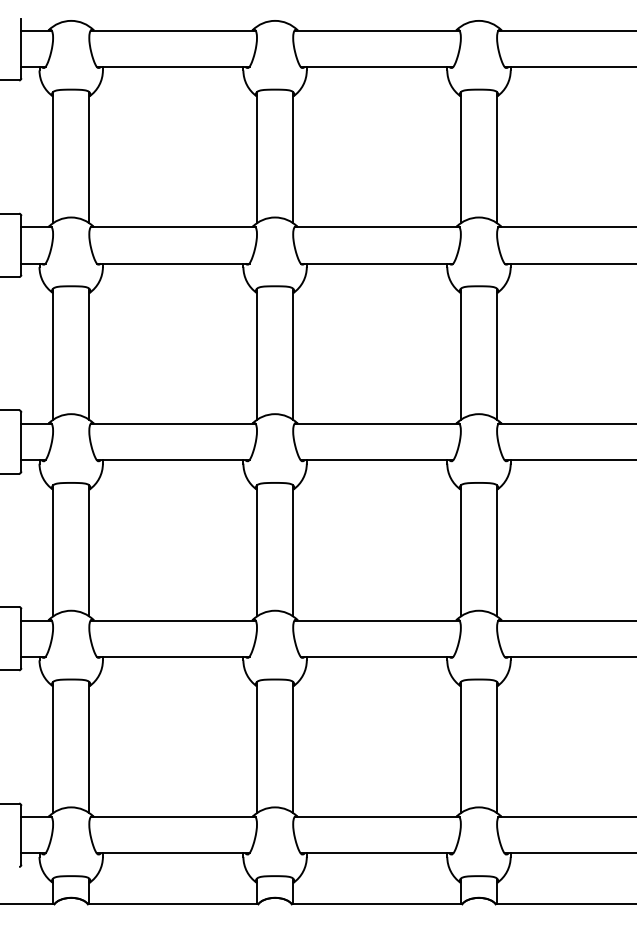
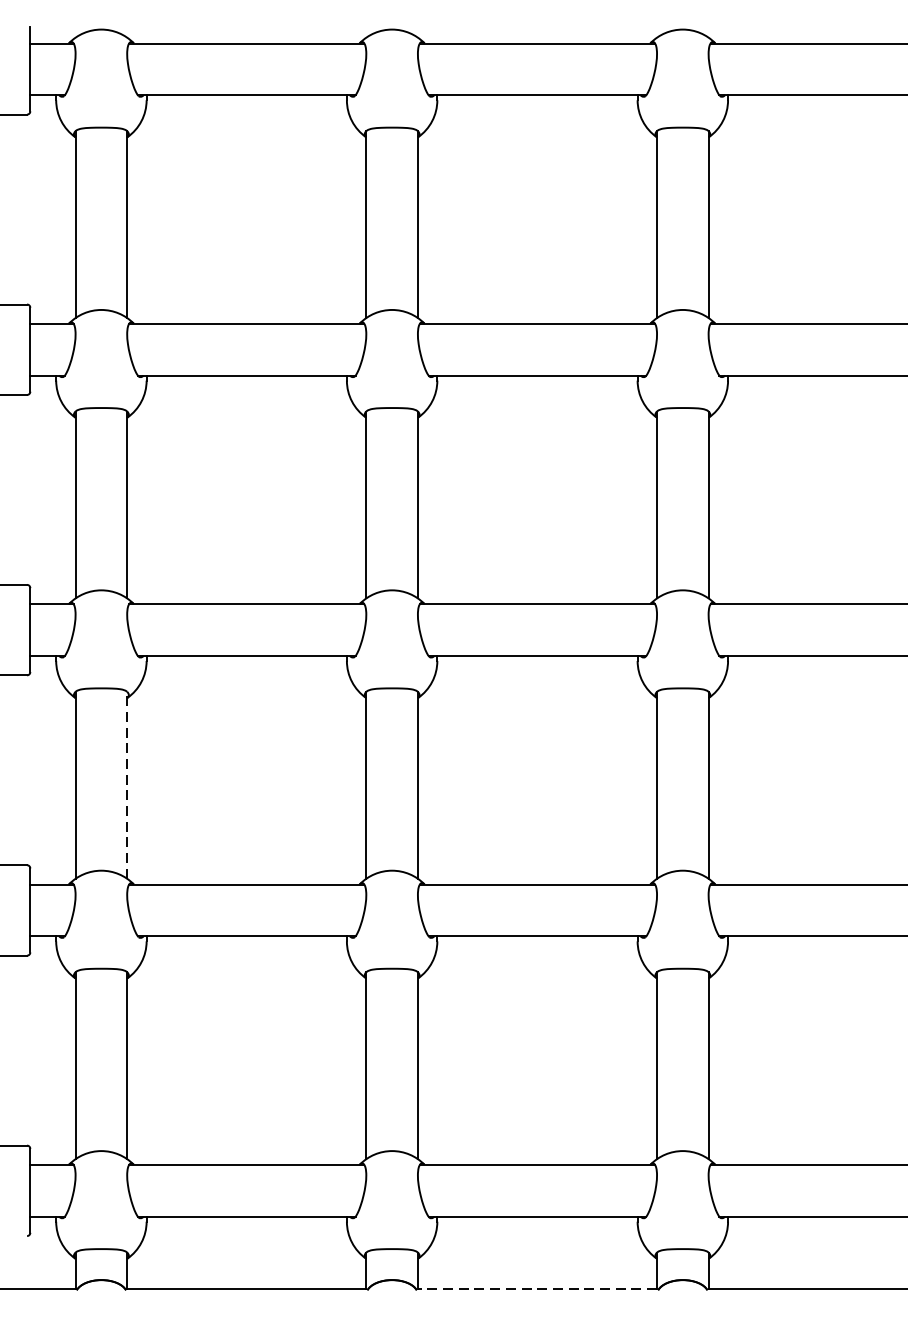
line: (89, 550) -> (127, 784), solid -> dashed
line: (377, 904) -> (538, 1289), solid -> dashed

